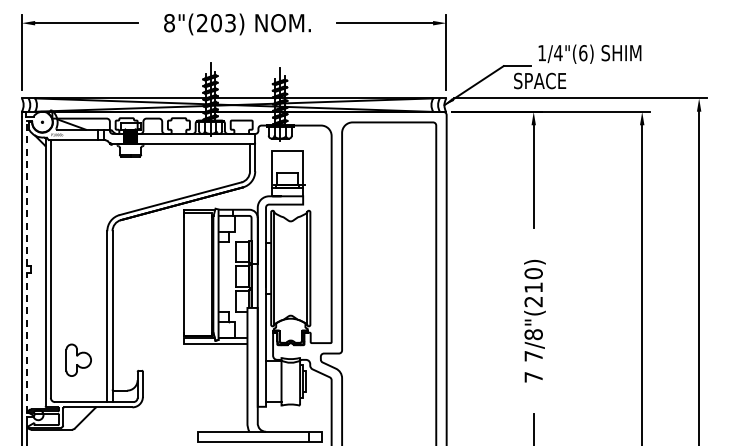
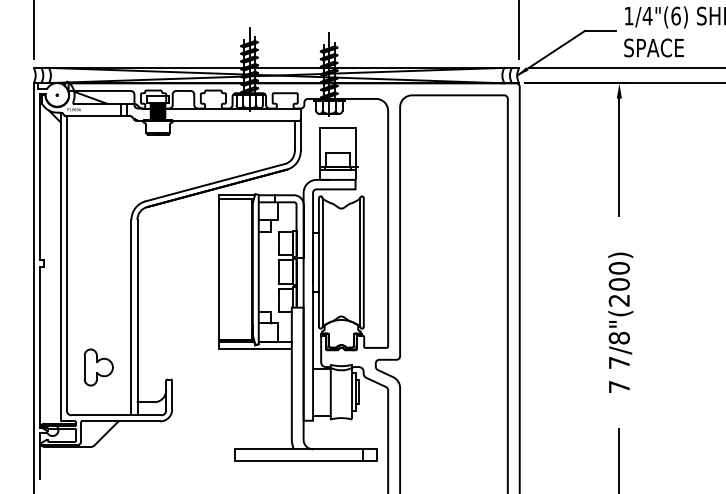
text: (540, 80) -> (654, 47), moved
line: (27, 193) -> (40, 176), dashed -> solid
text: (533, 287) -> (619, 284), 7/8"(210) -> 7/8"(200)
line: (27, 342) -> (40, 347), dashed -> solid

